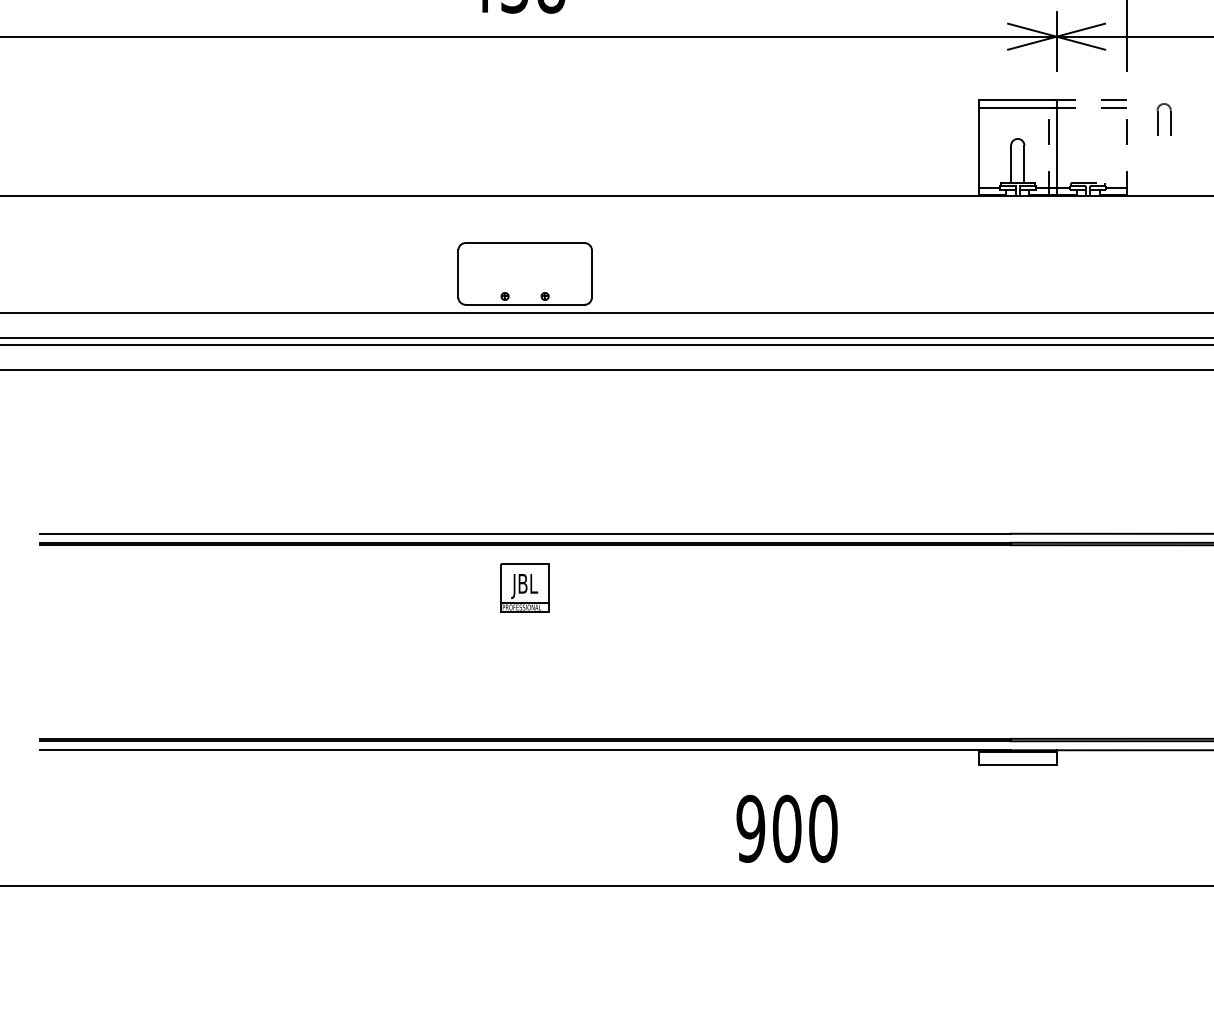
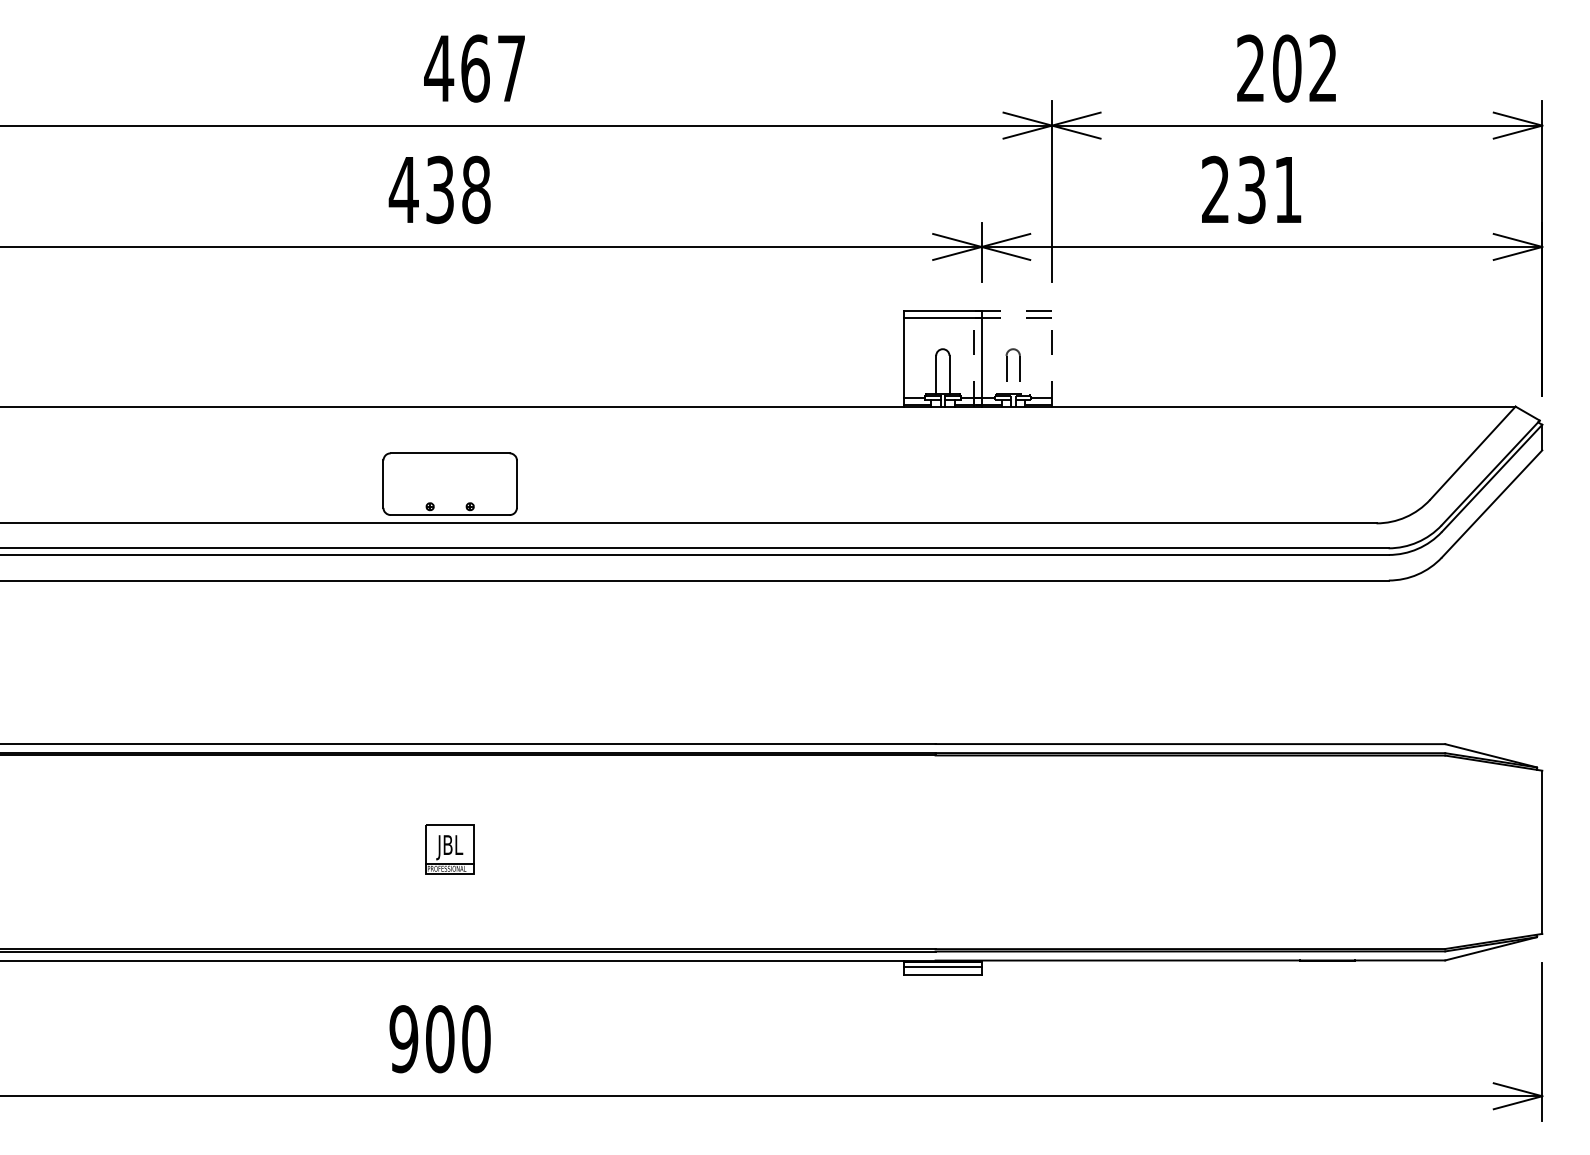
part: (1163, 119) -> (1012, 364), moved
part: (524, 588) -> (449, 849), moved
line: (1017, 757) -> (942, 967), added
text: (786, 829) -> (439, 1039), moved

